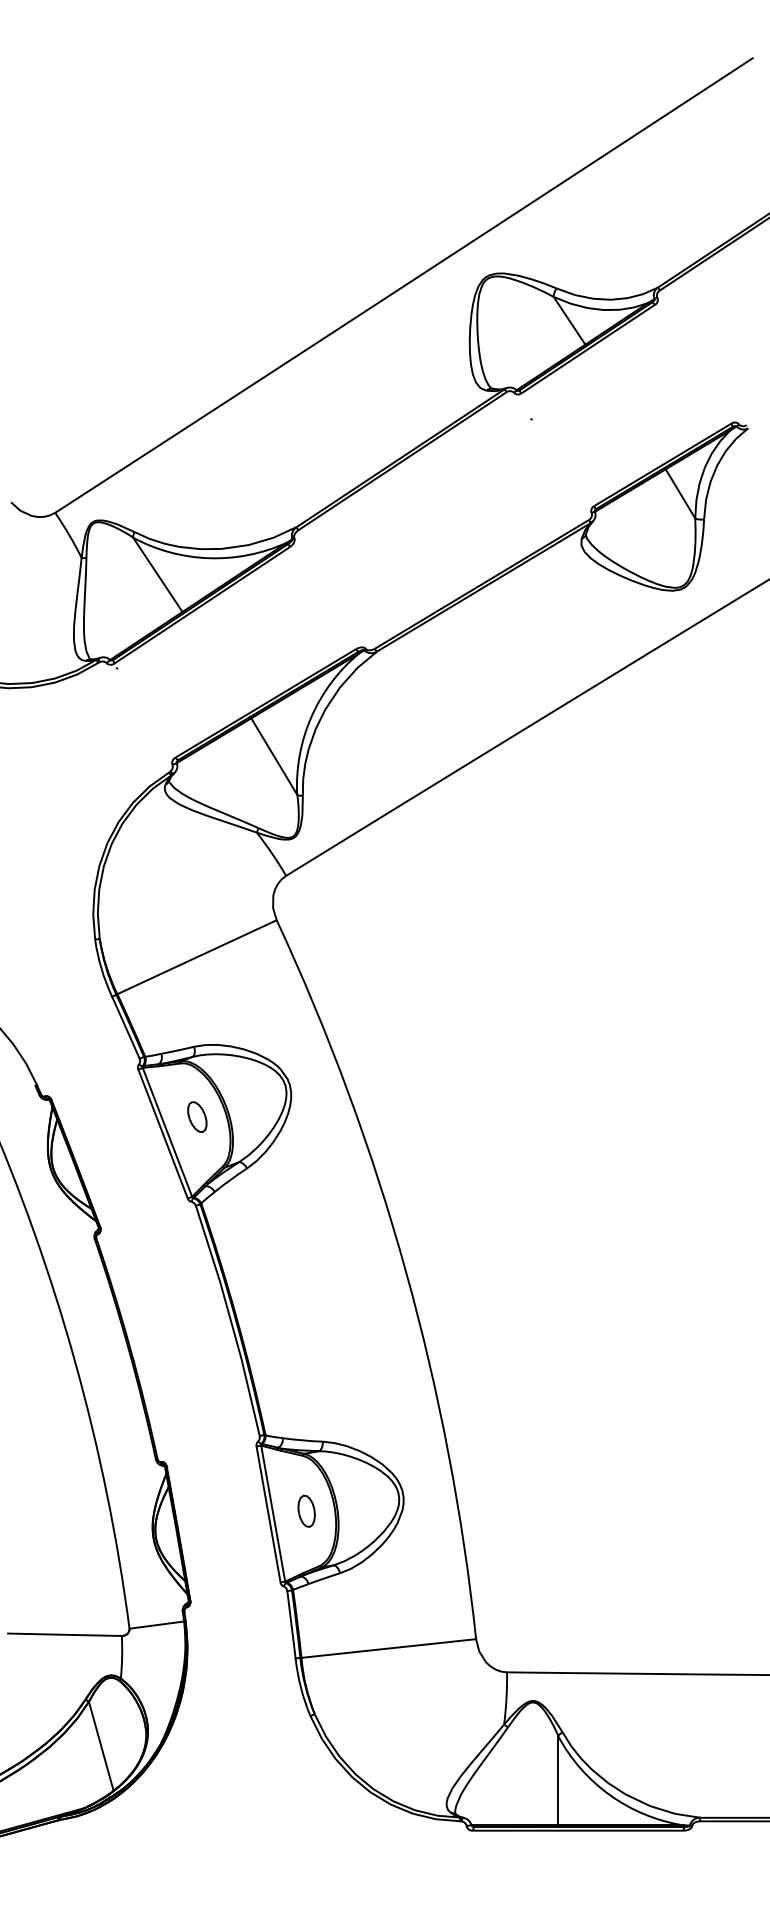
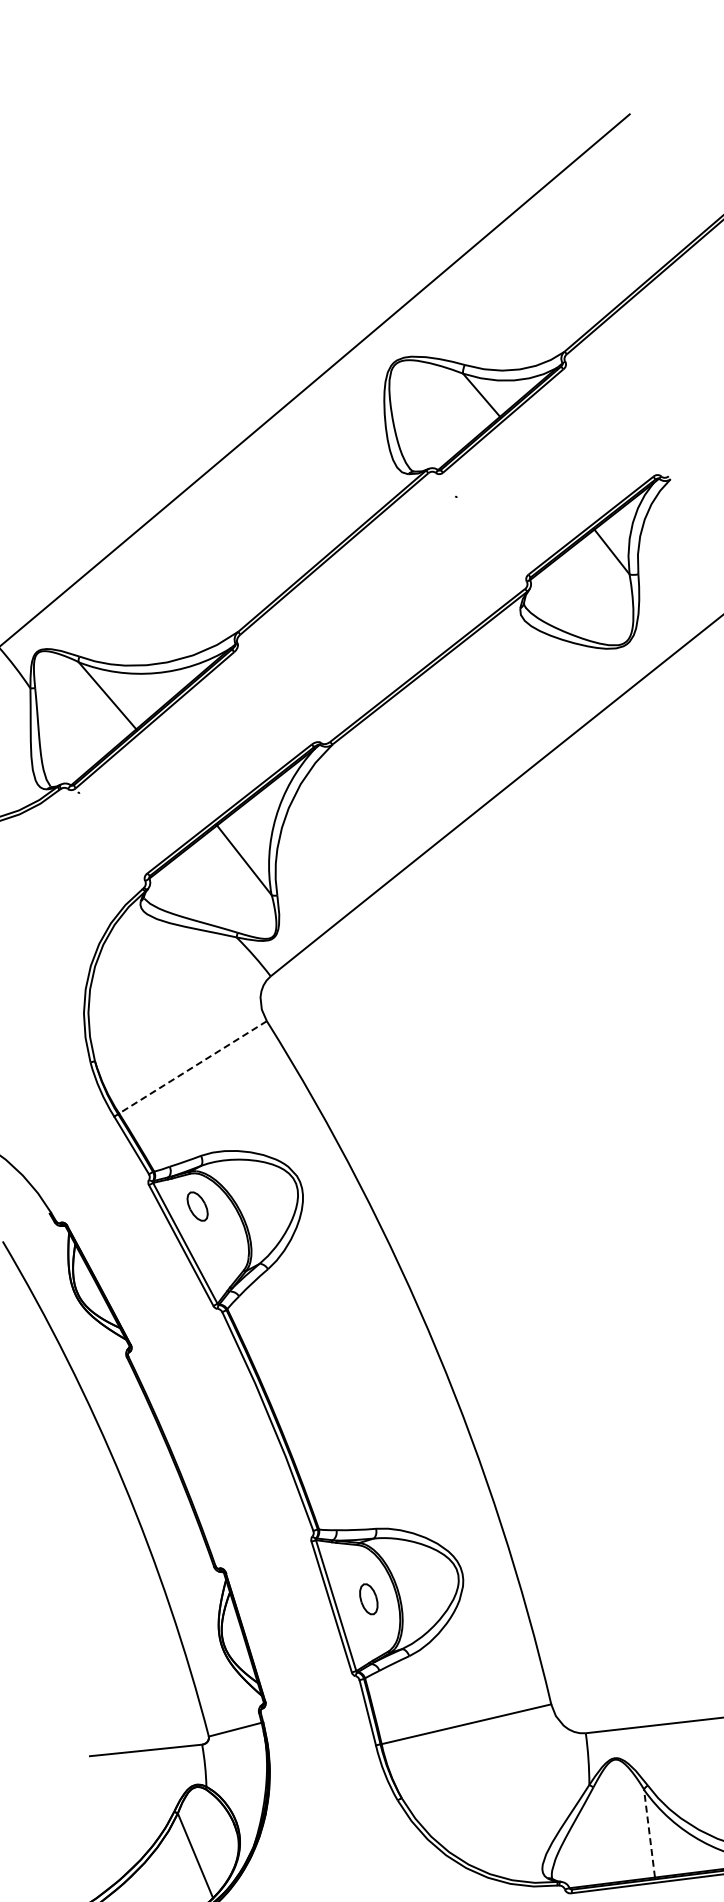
line: (197, 957) -> (193, 1067), solid -> dashed
part: (197, 1116) -> (197, 1205), moved
line: (558, 1780) -> (649, 1833), solid -> dashed

